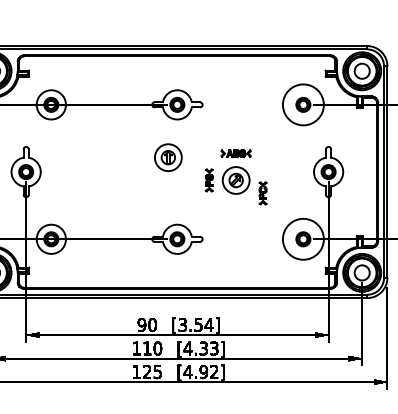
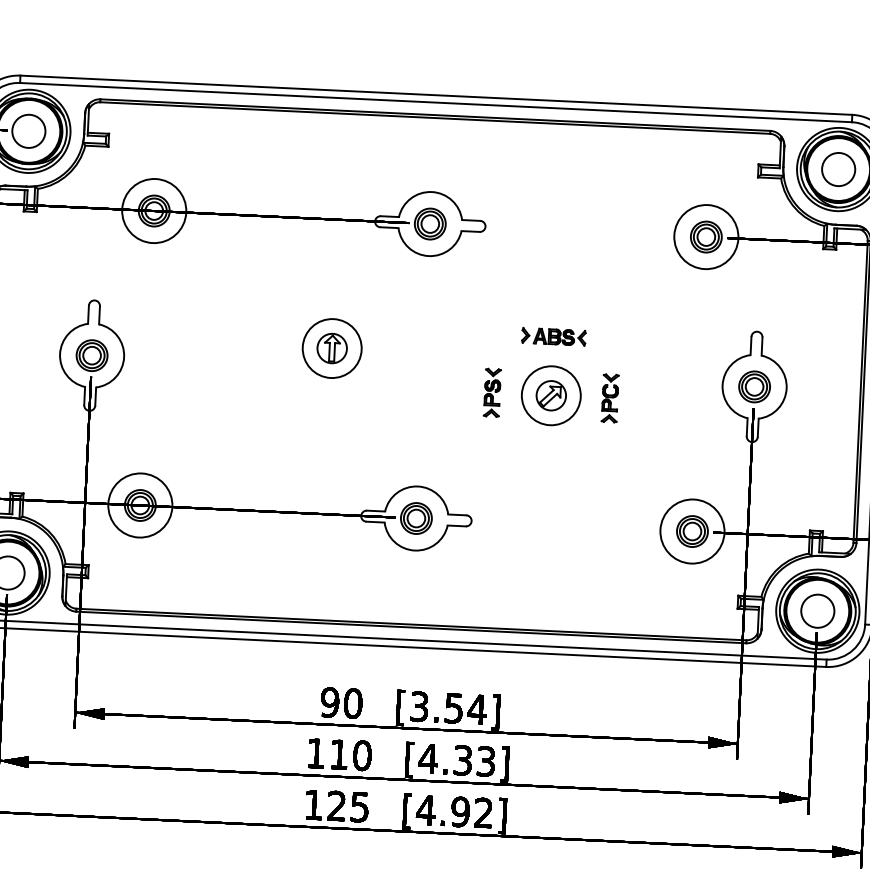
circle: (303, 104) -> (706, 236), size x0.71
part: (168, 157) -> (332, 348), moved
part: (262, 193) -> (608, 398), moved
circle: (303, 238) -> (692, 529), size x0.71

